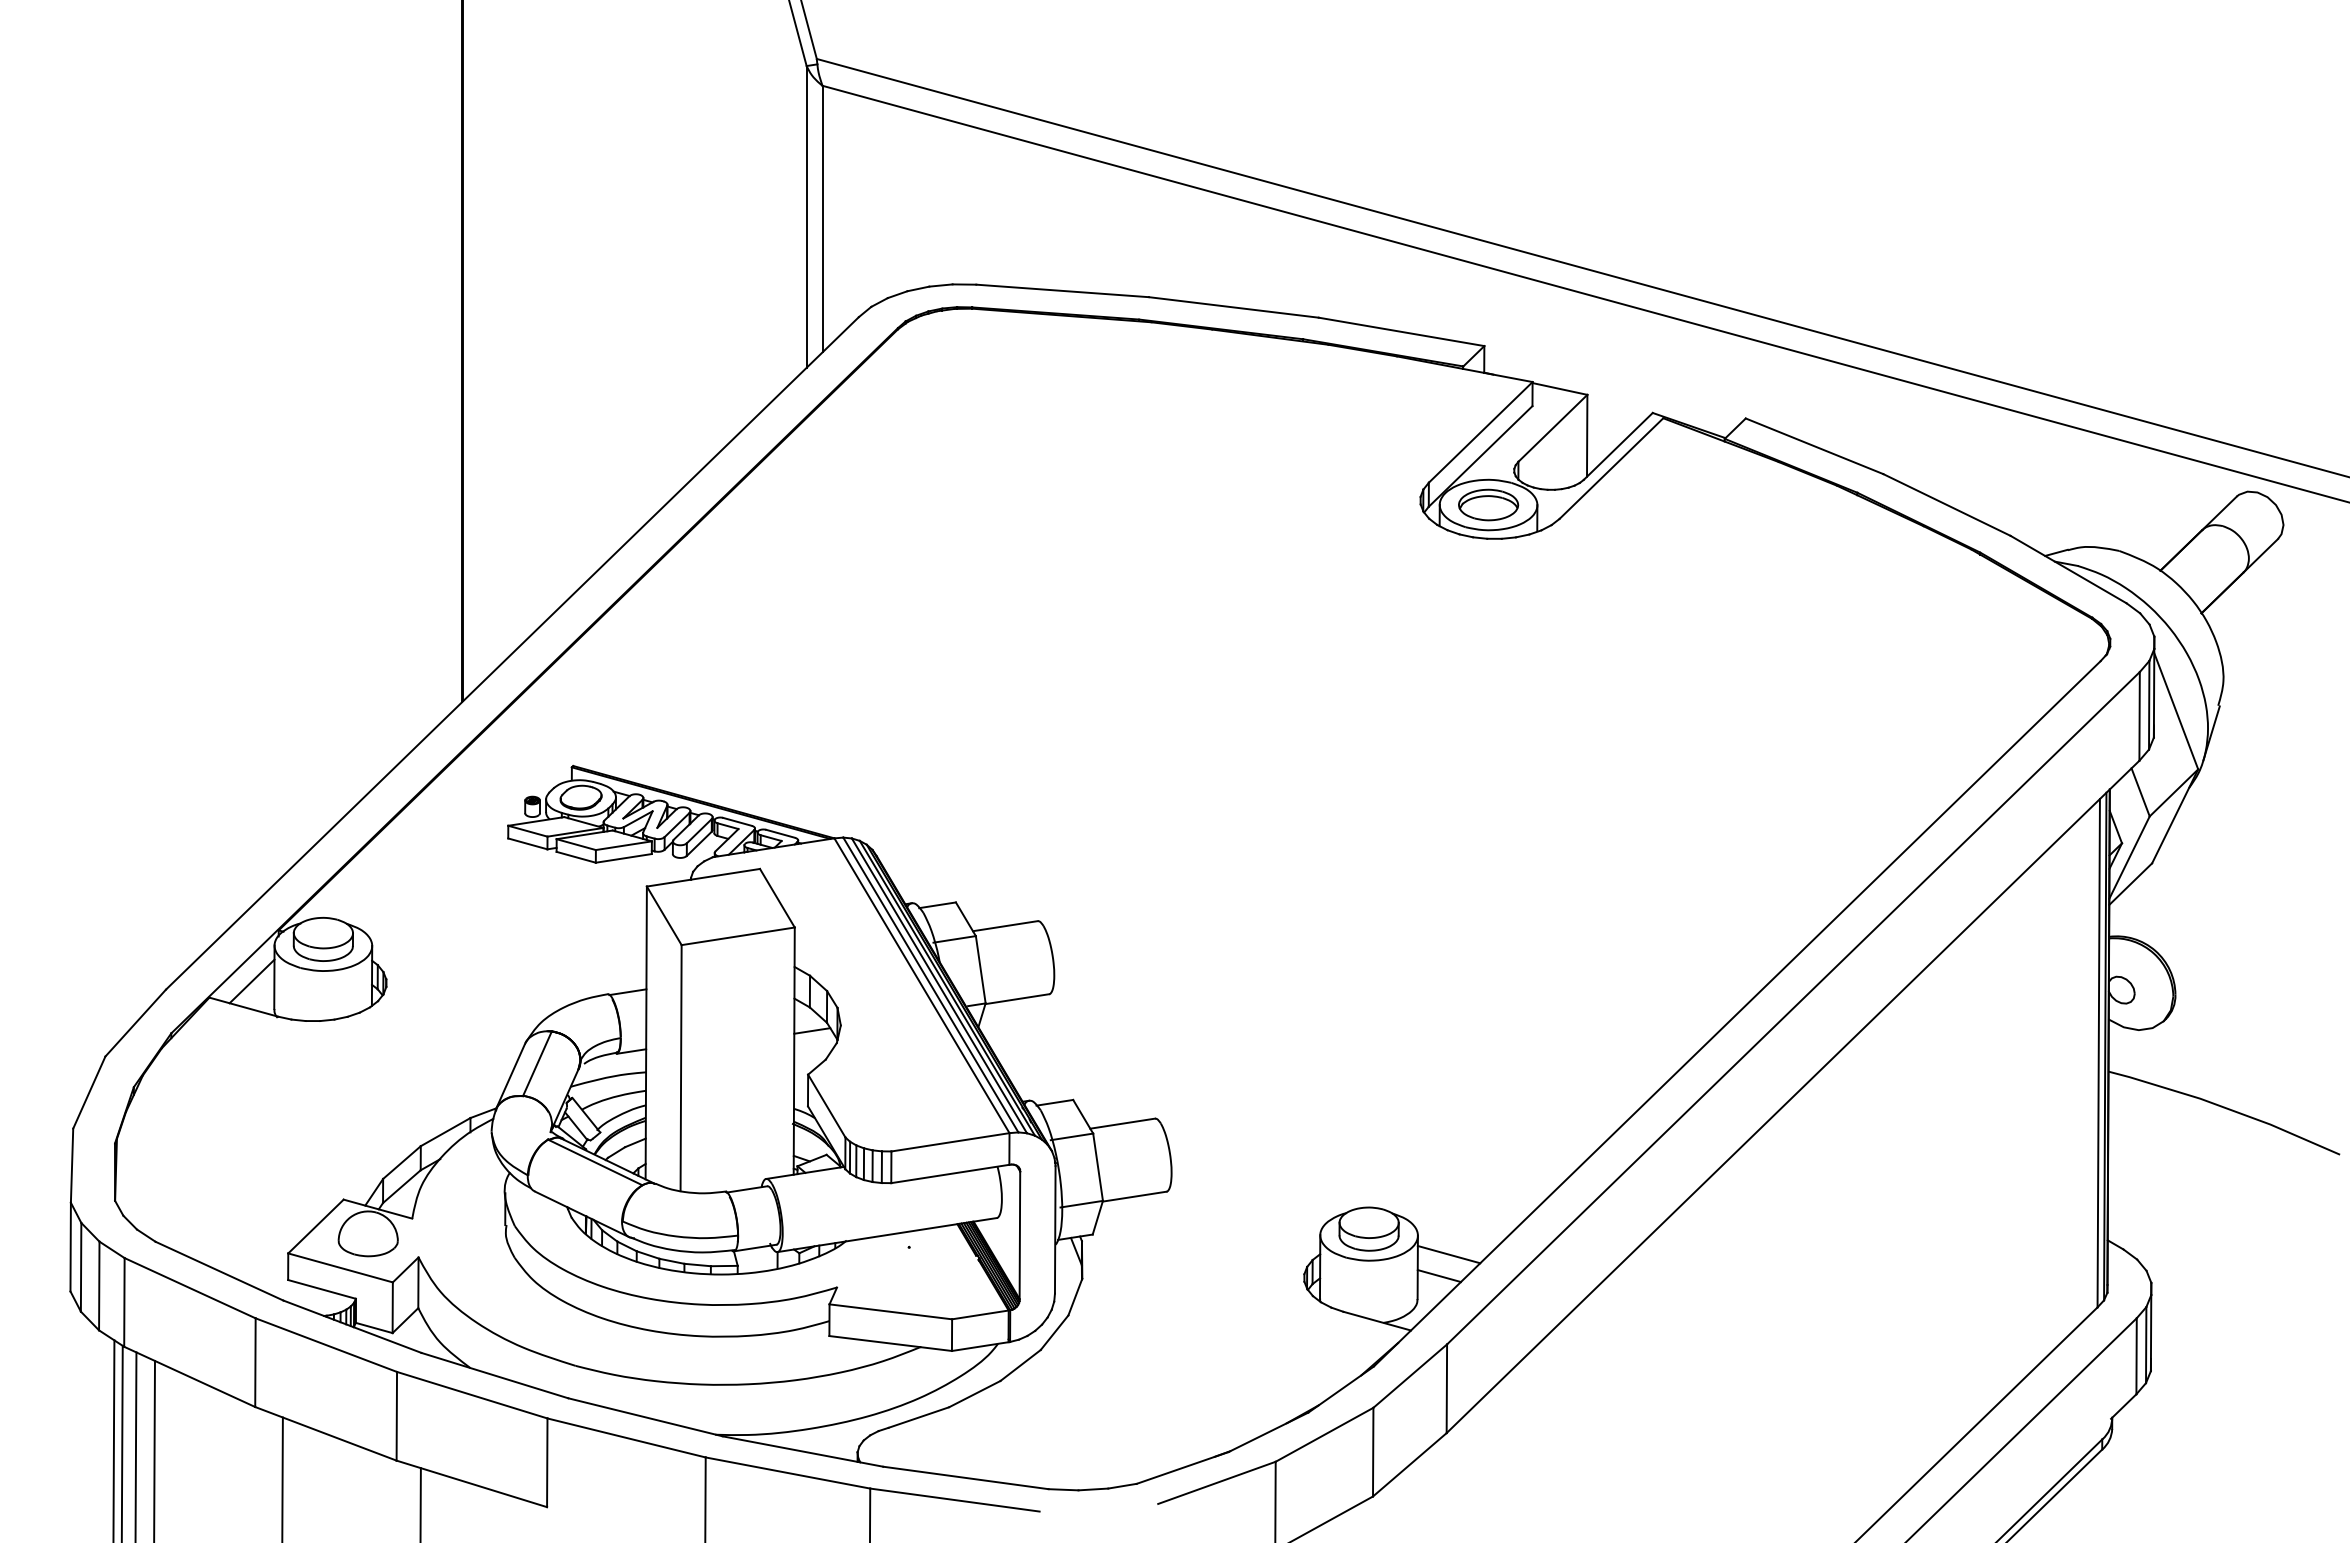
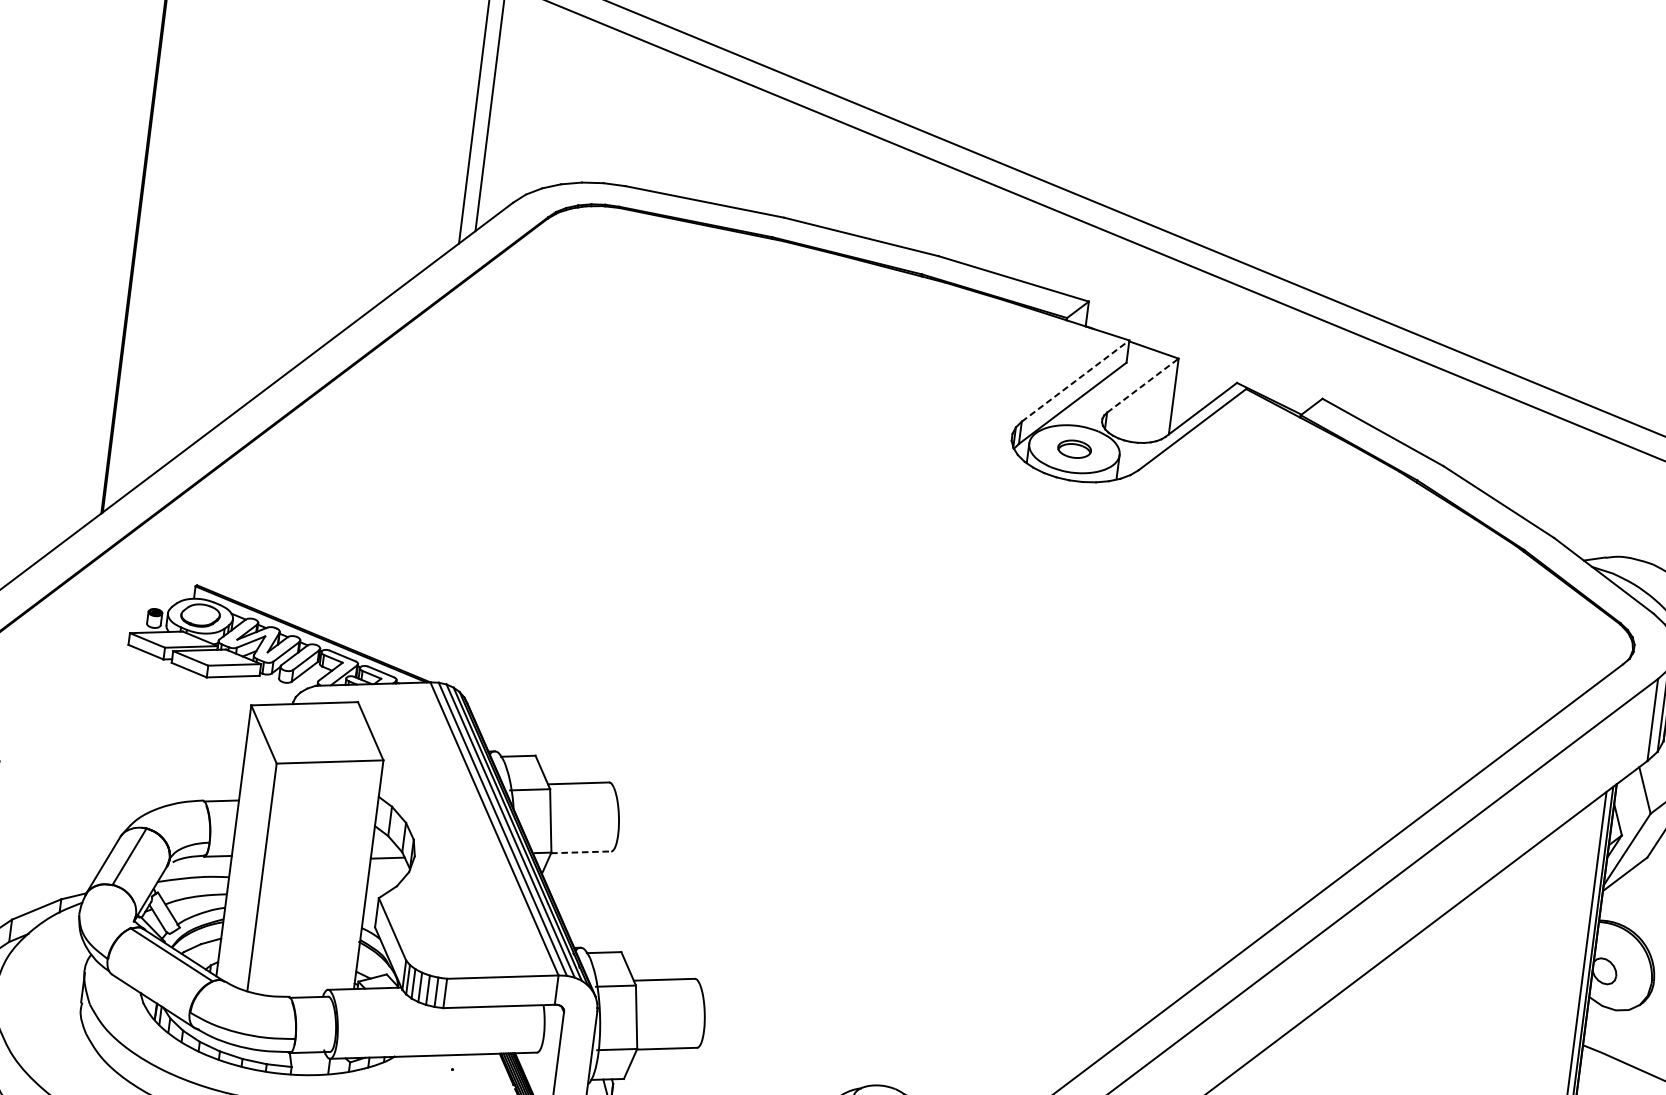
line: (1553, 427) -> (1143, 384), solid -> dashed
line: (1481, 432) -> (1076, 381), solid -> dashed
part: (1488, 504) -> (1074, 448), size x0.6
line: (1017, 999) -> (581, 852), solid -> dashed

